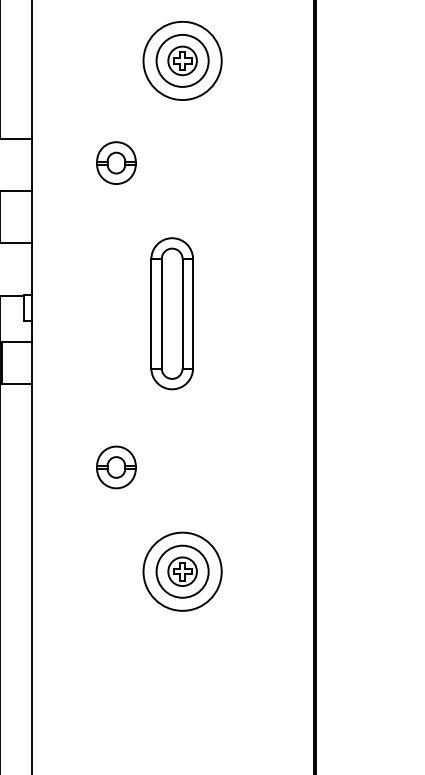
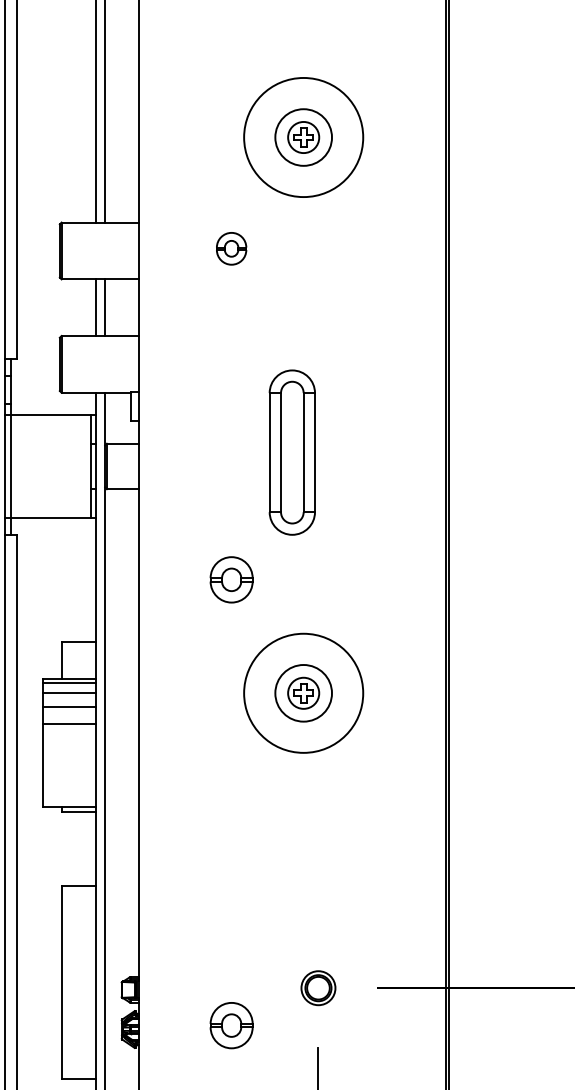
circle: (182, 60) -> (303, 137), size x1.4
part: (116, 162) -> (231, 248), size x0.7
part: (171, 313) -> (291, 452), moved
circle: (182, 570) -> (303, 692), size x1.4

